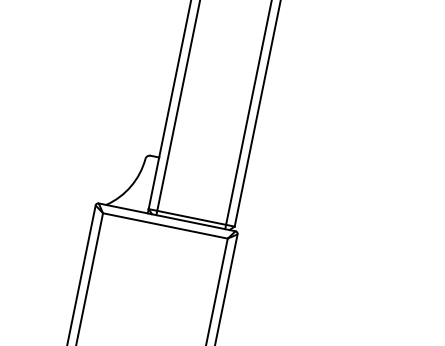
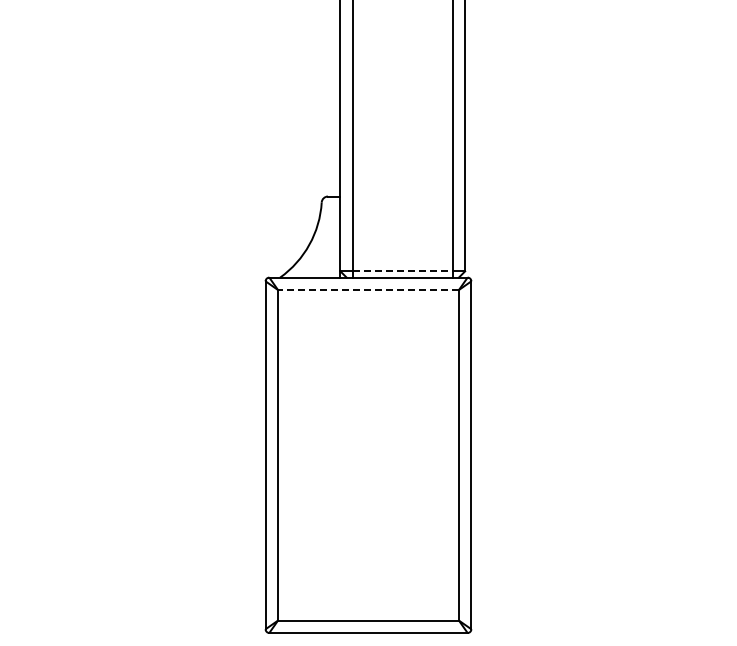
line: (191, 217) -> (402, 271), solid -> dashed
line: (165, 226) -> (368, 290), solid -> dashed

